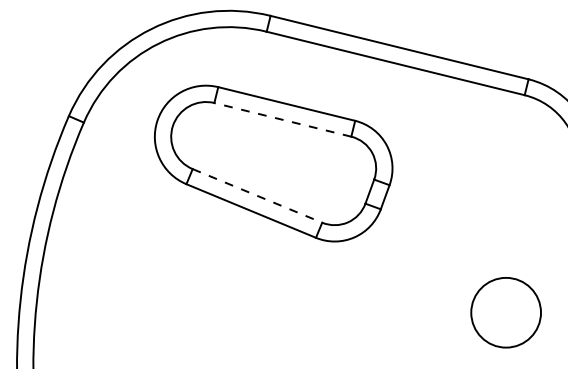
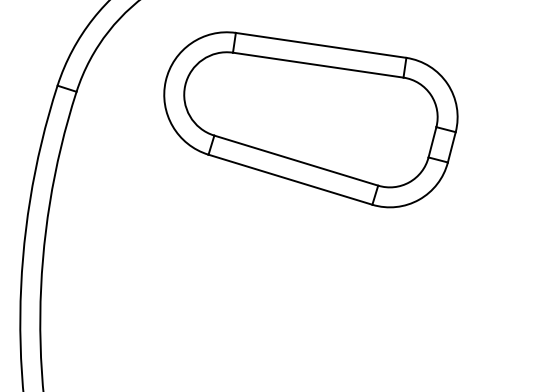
line: (282, 119) -> (317, 64), dashed -> solid
line: (257, 196) -> (296, 161), dashed -> solid

